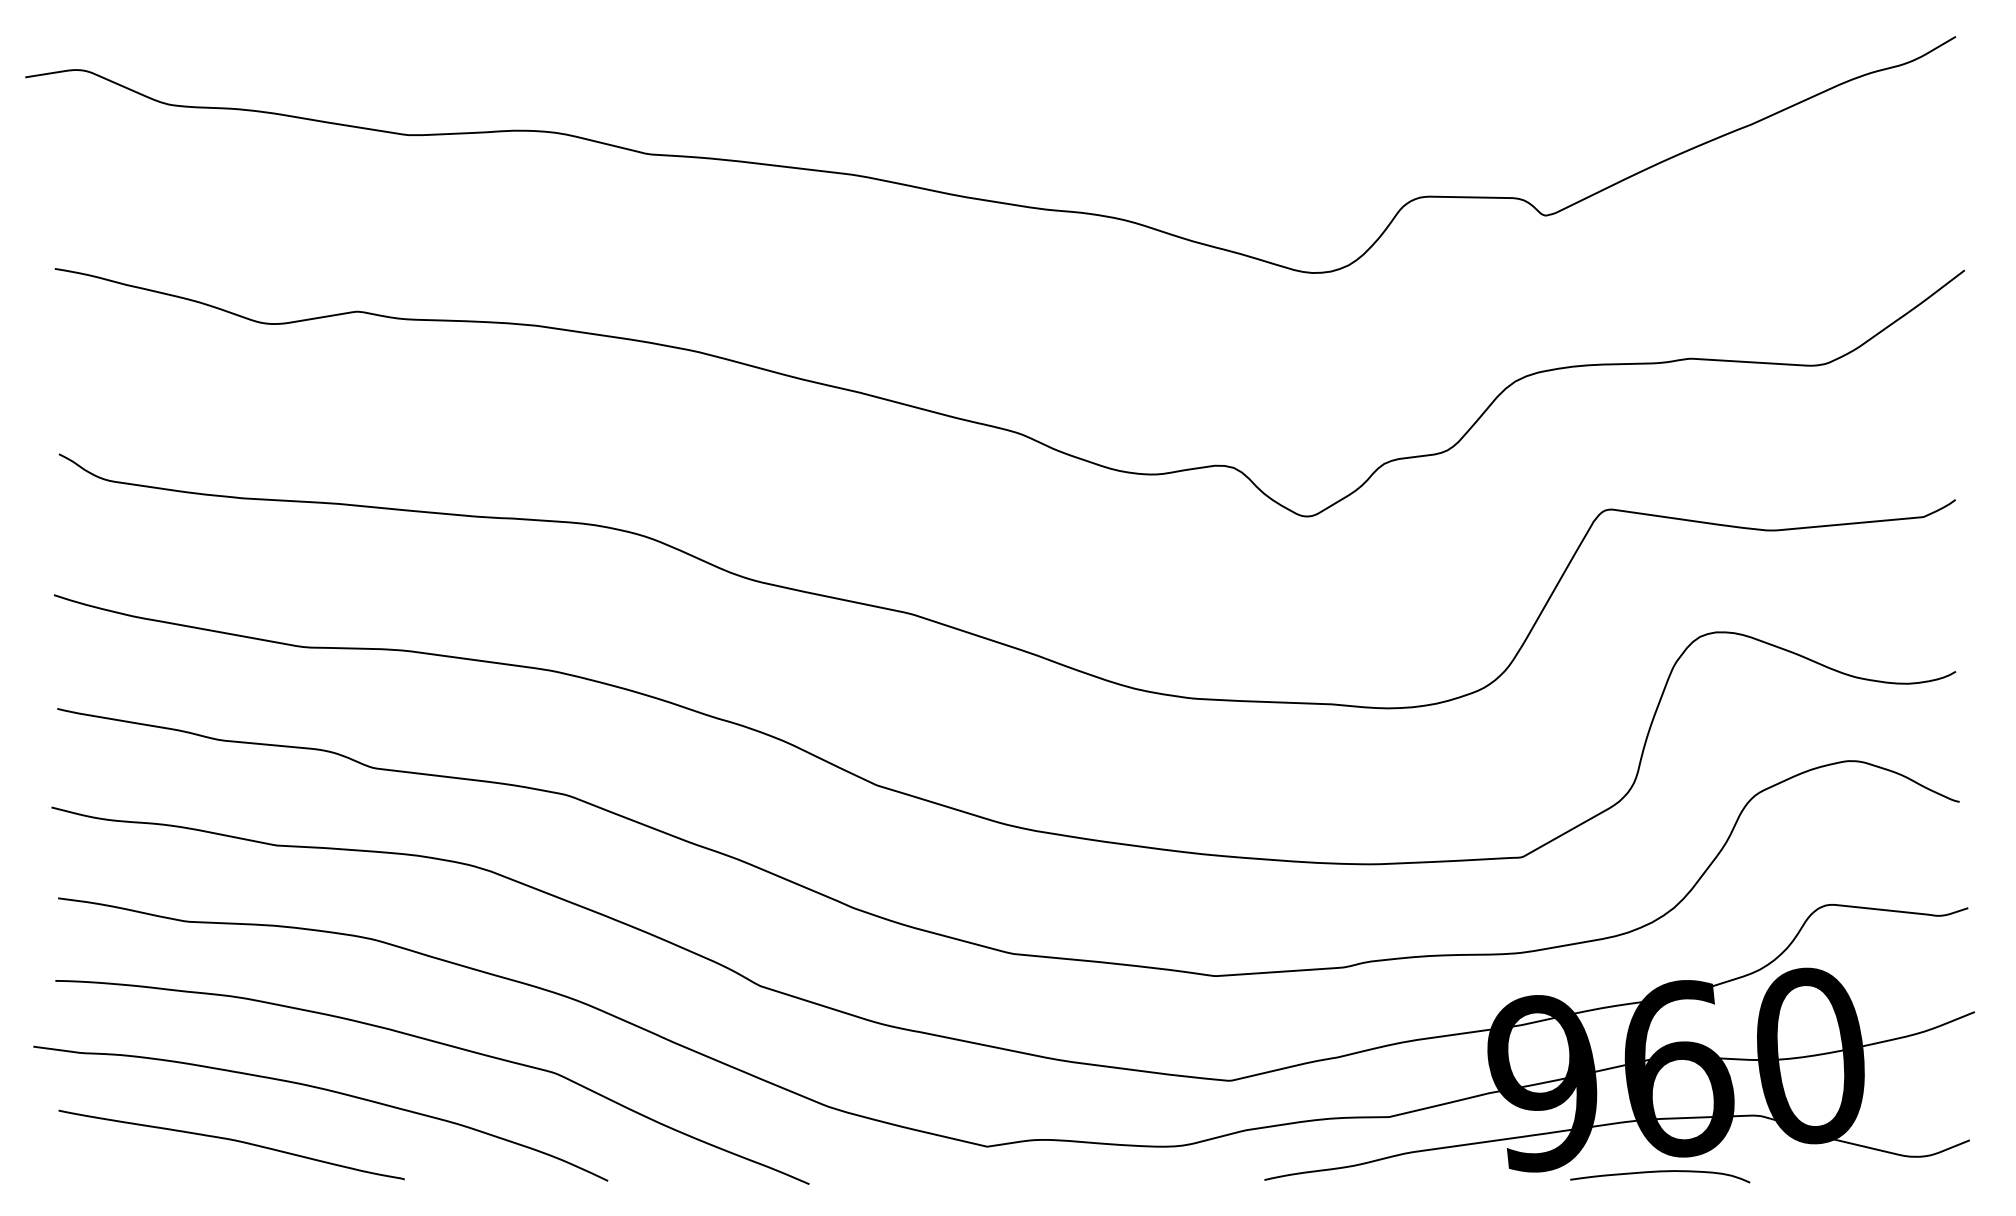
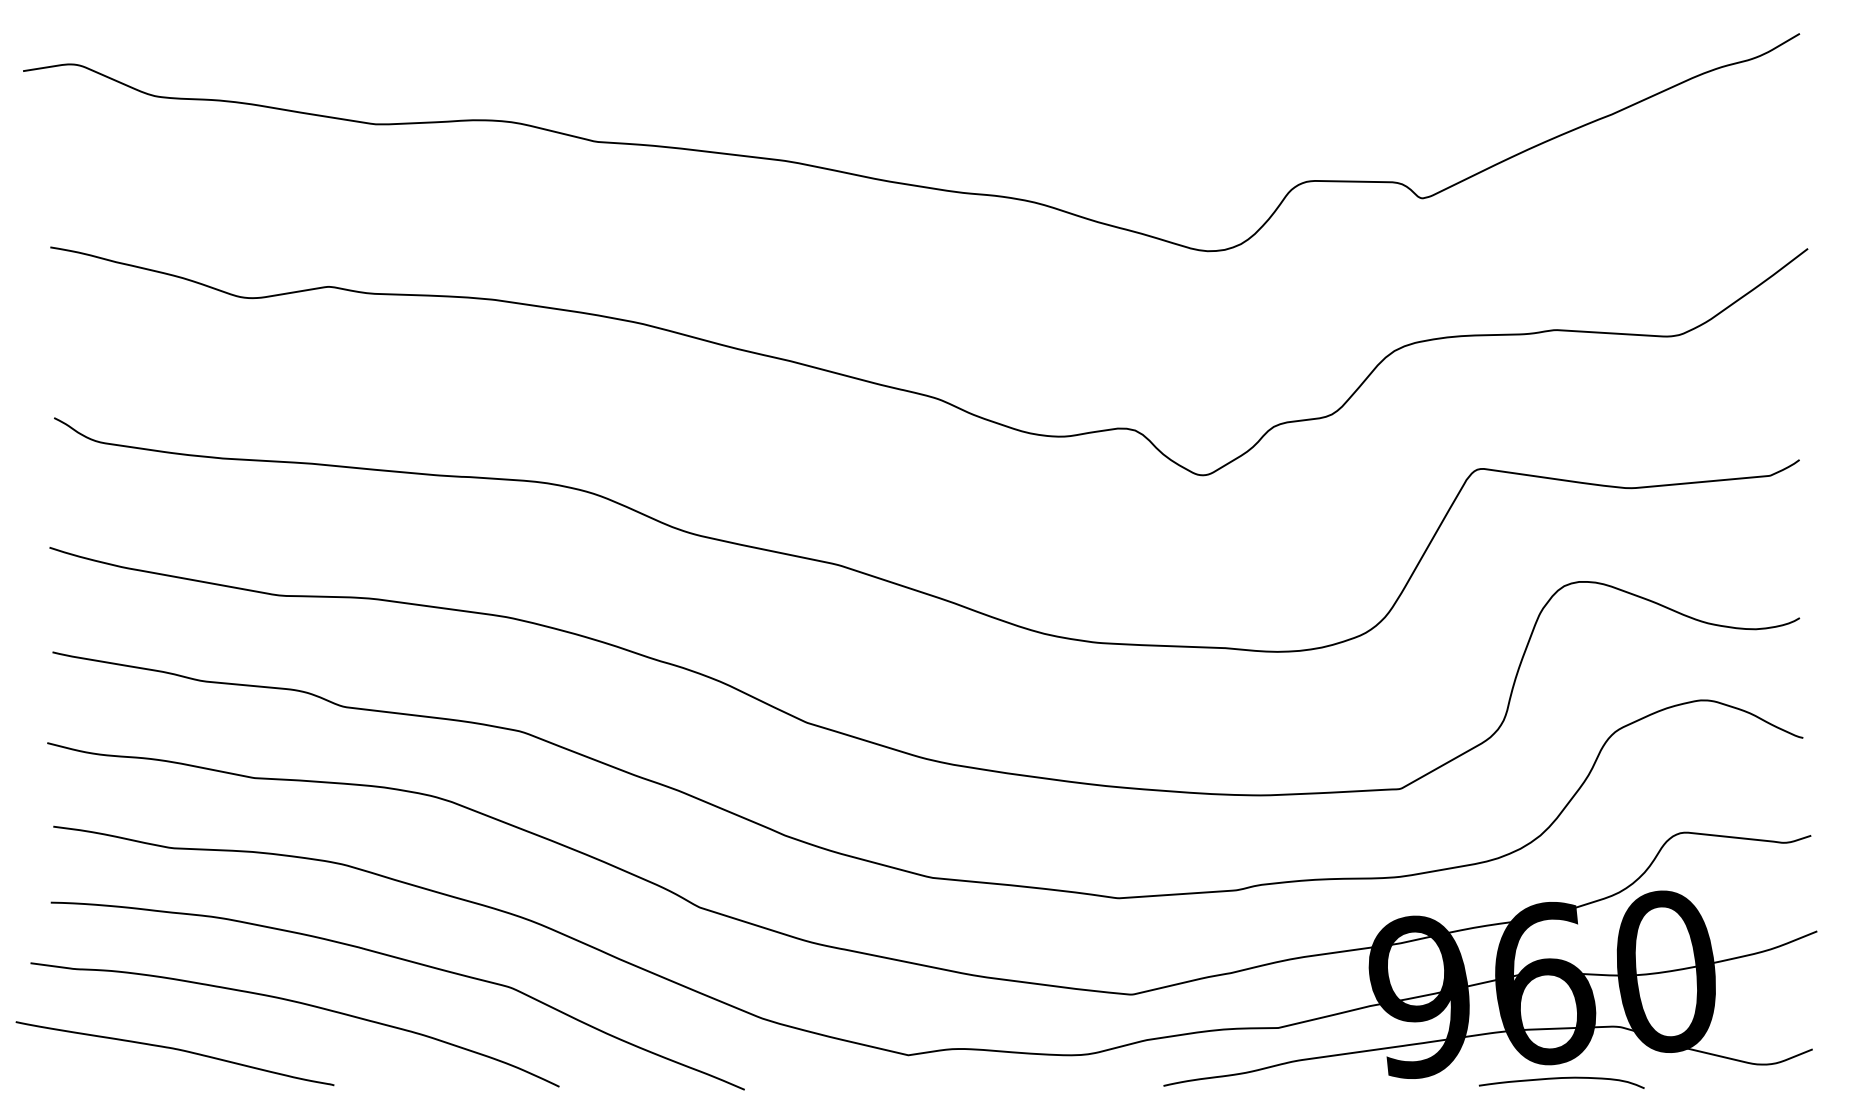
curve: (233, 1141) -> (176, 1050), moved
curve: (1659, 1171) -> (1561, 1078), moved

